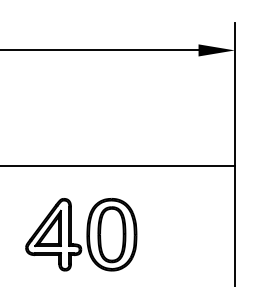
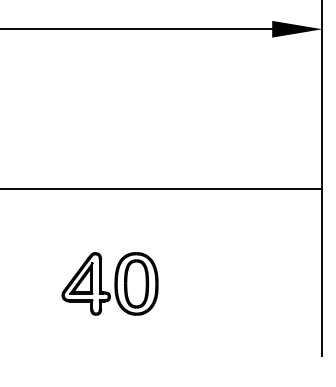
part: (80, 234) -> (109, 283), size x0.62

